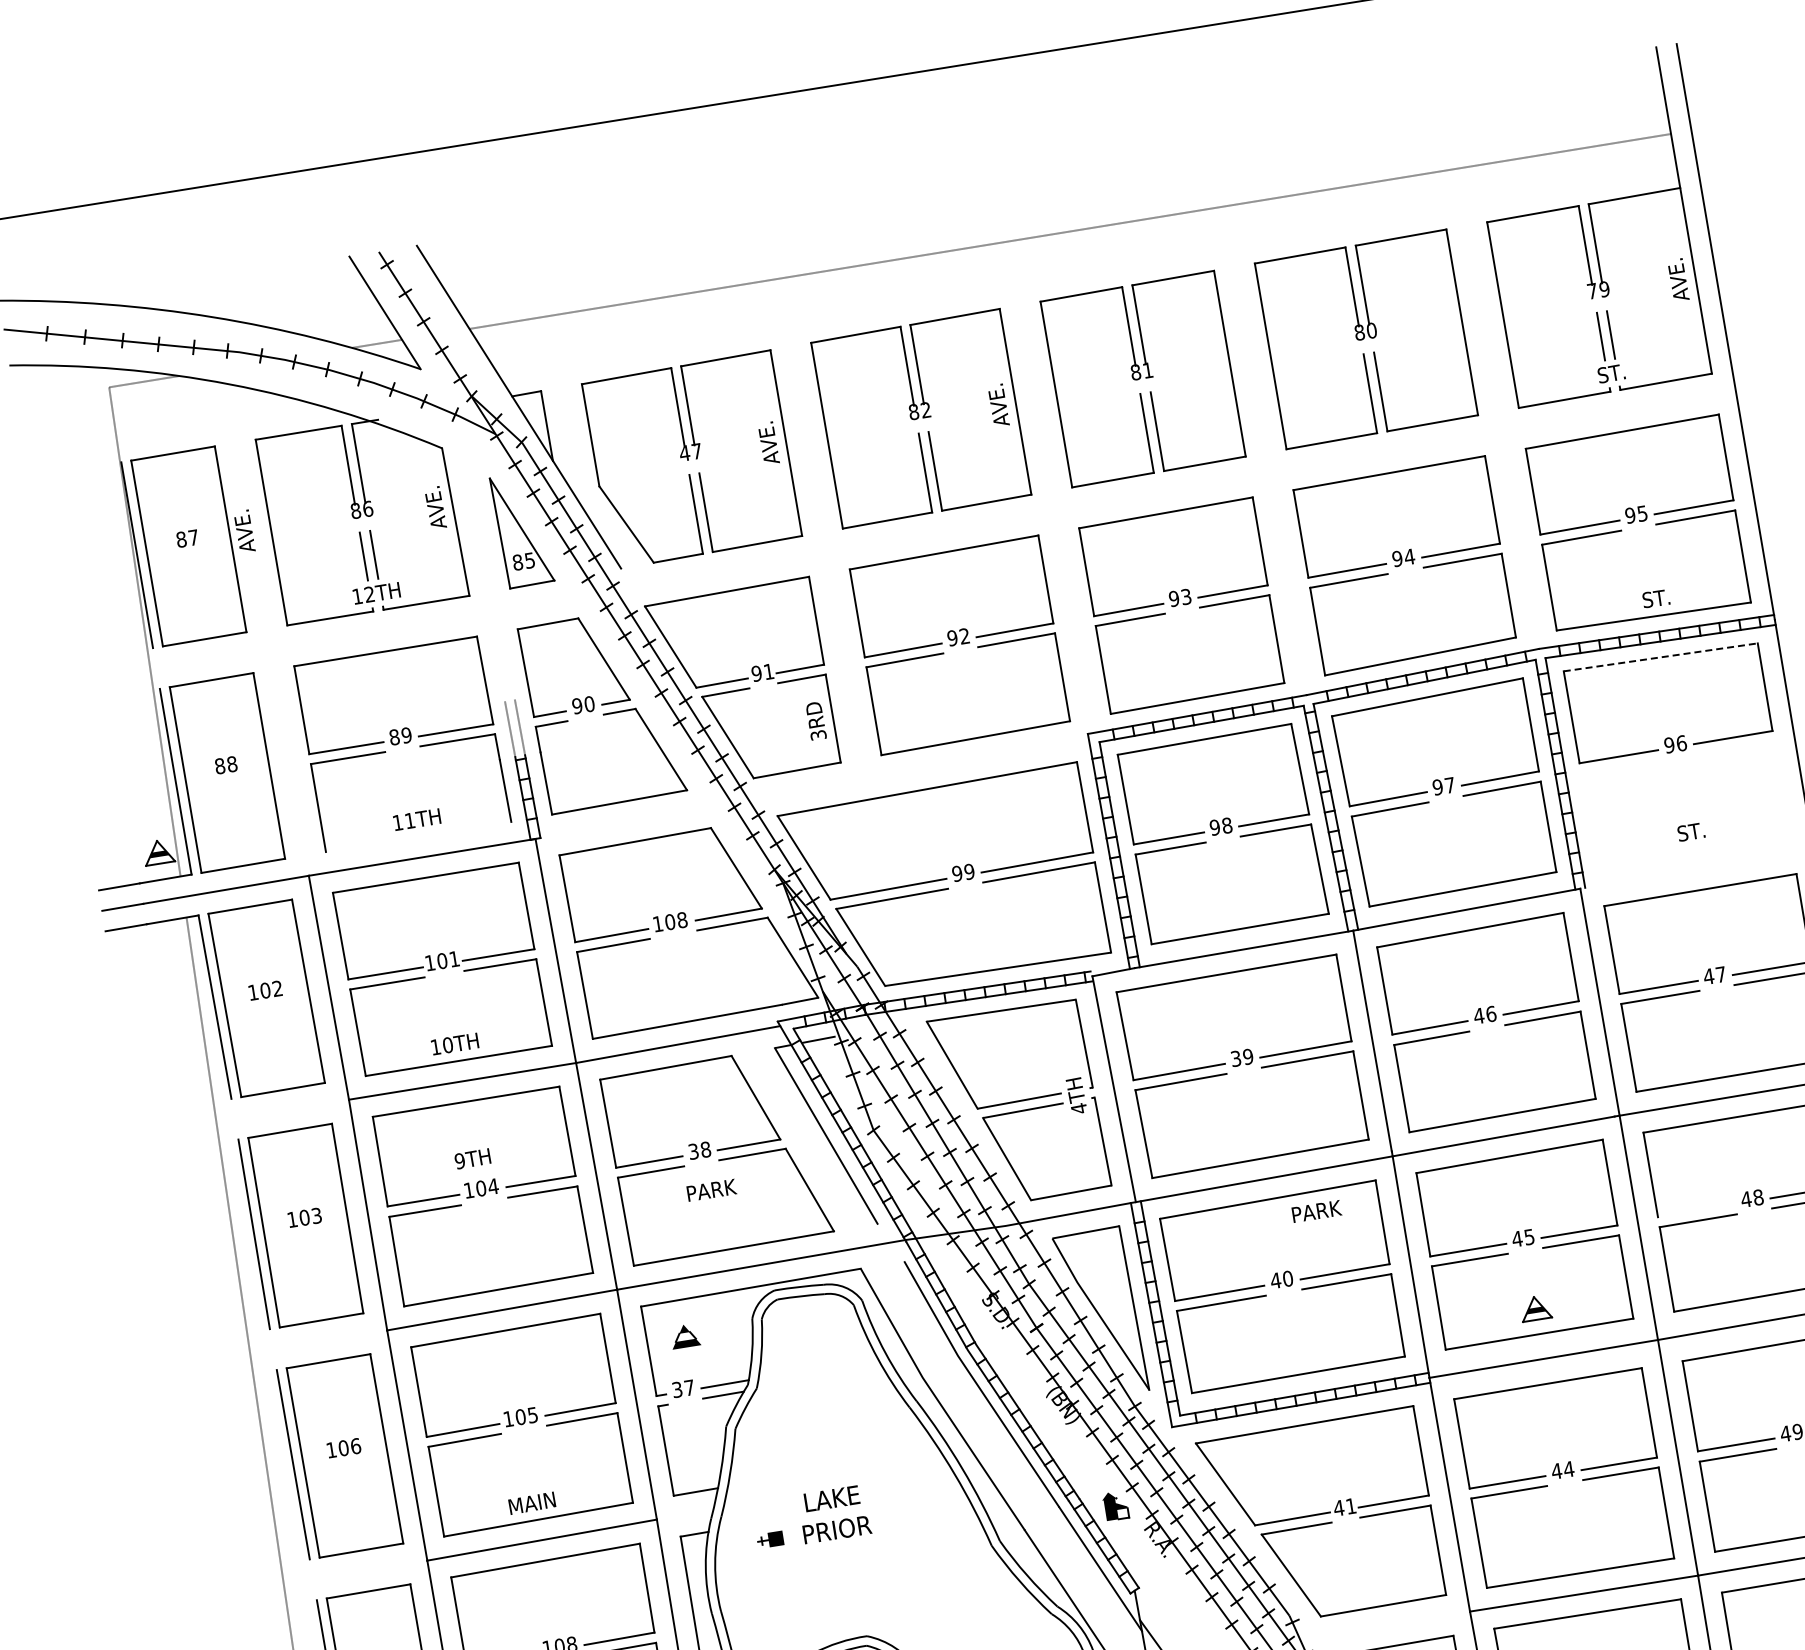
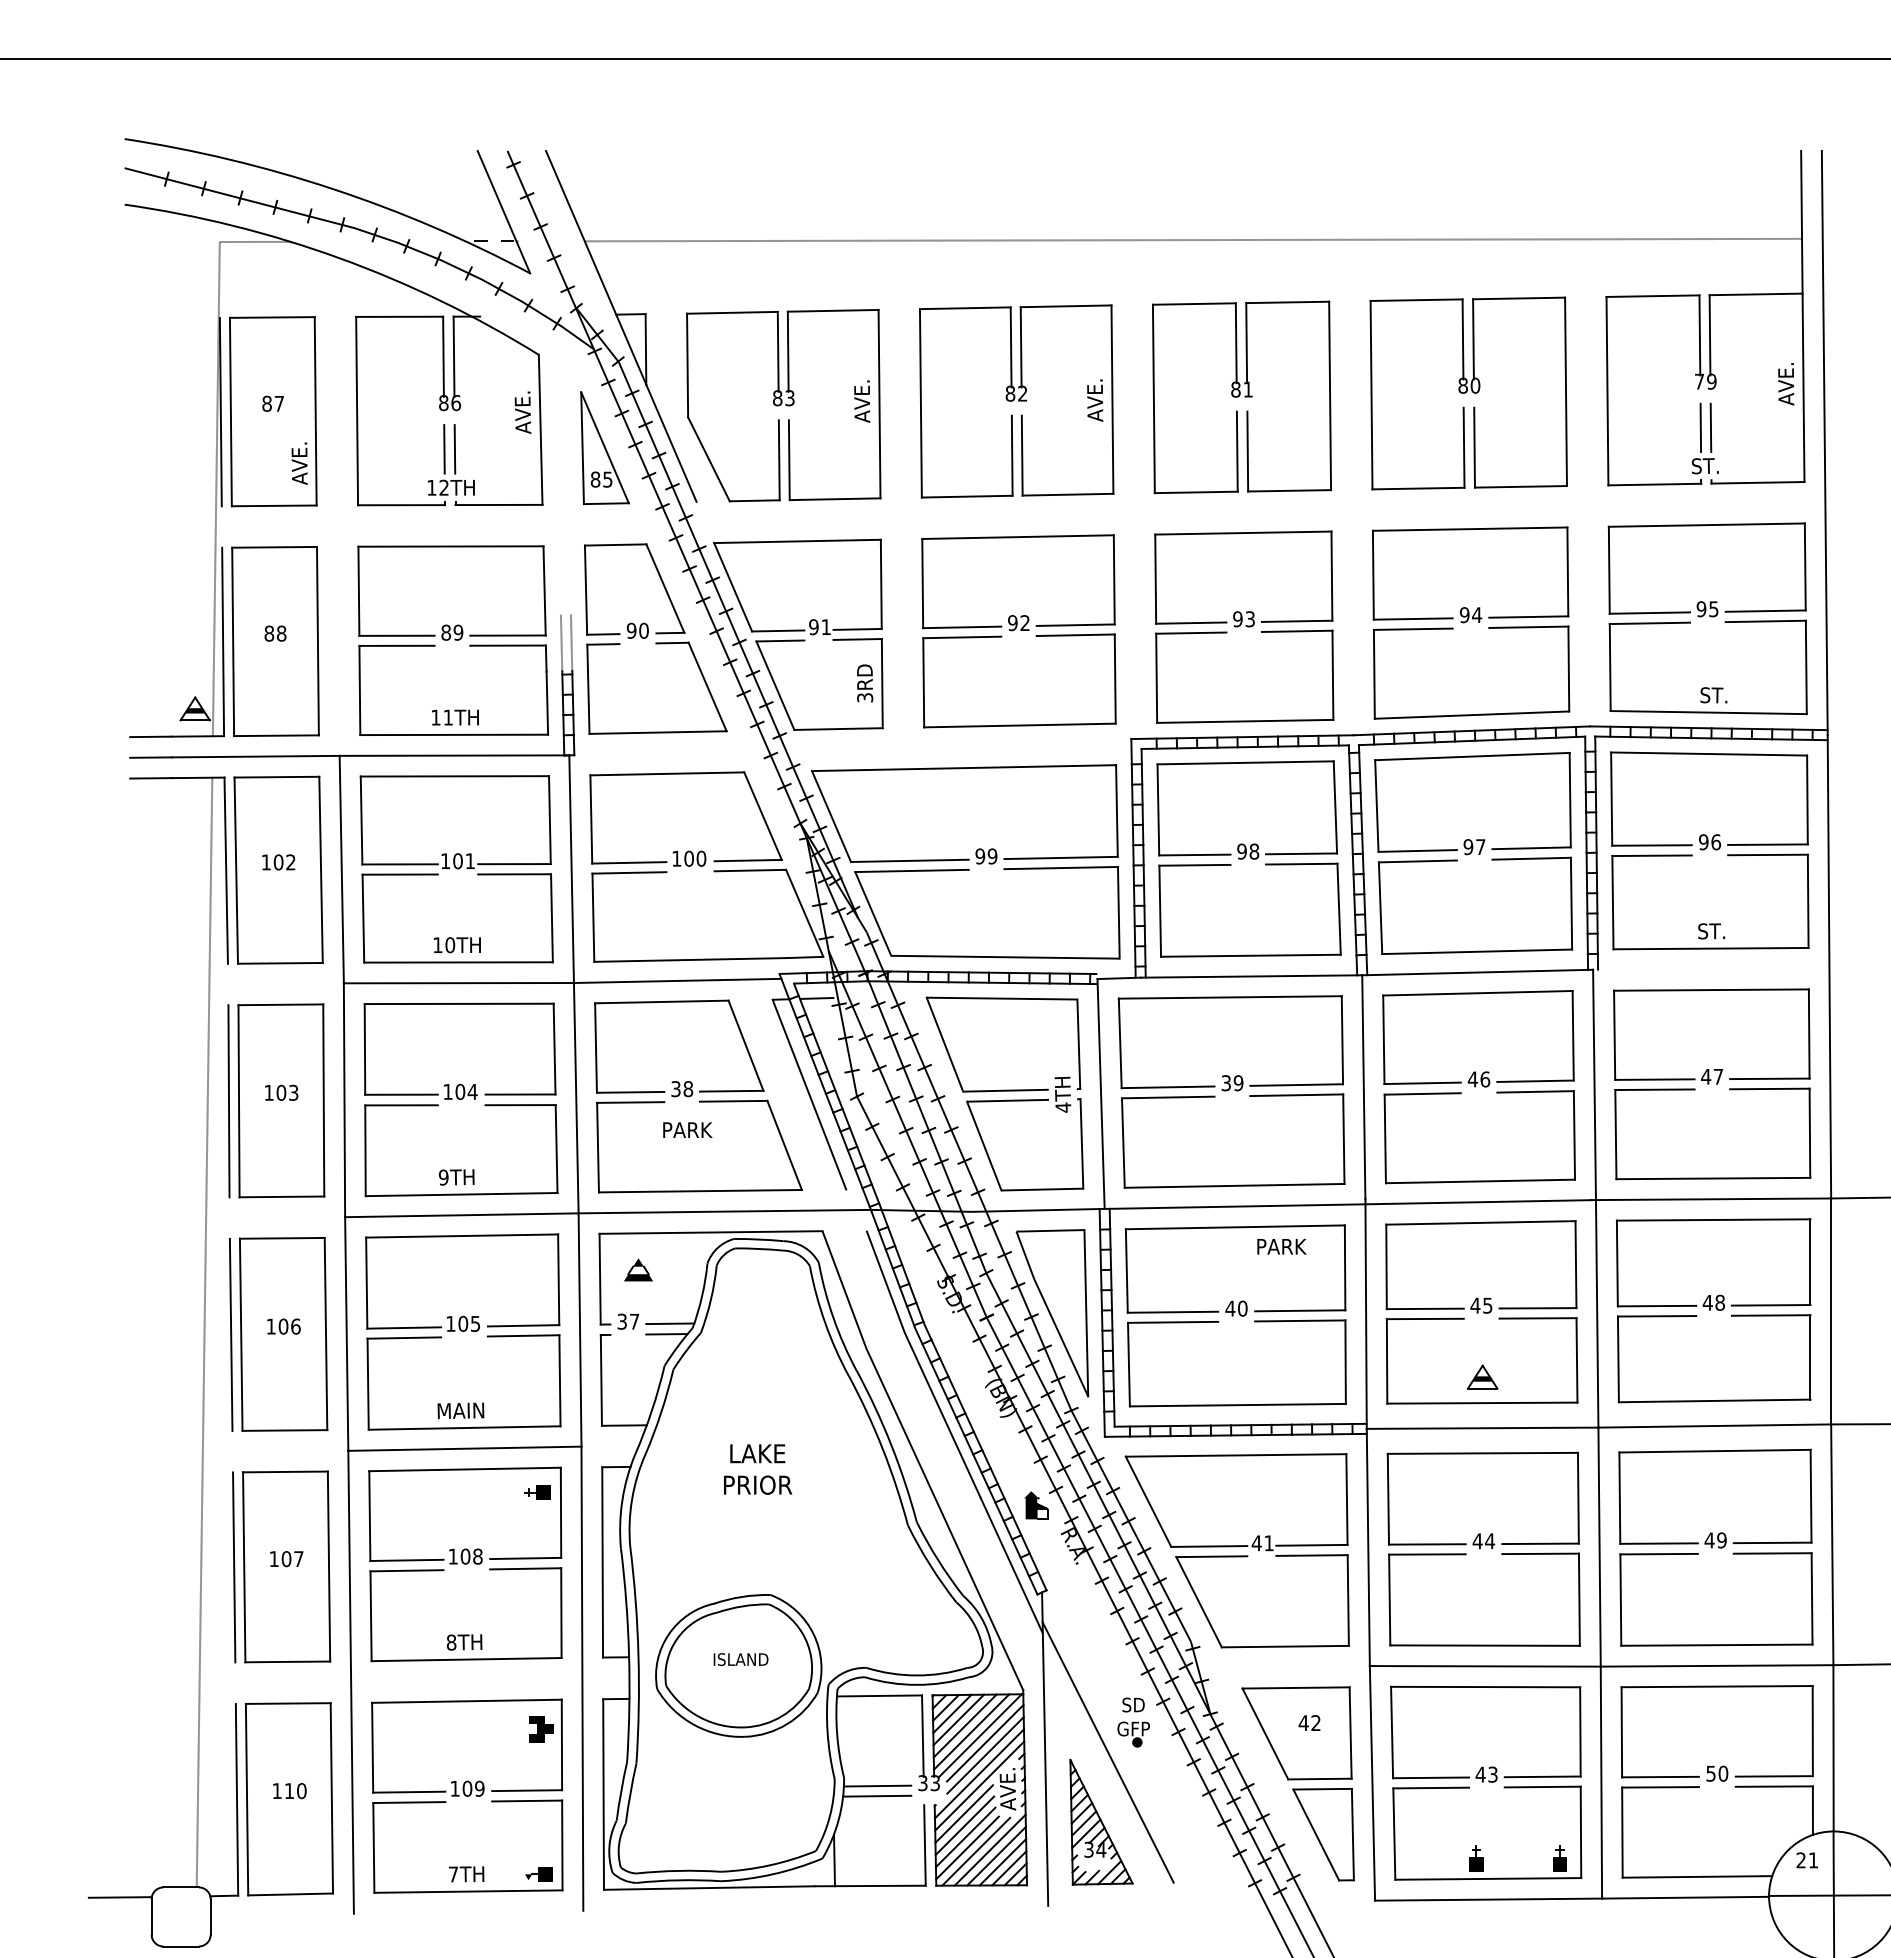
text: (690, 452) -> (783, 398), 47 -> 83
text: (244, 531) -> (299, 463), moved
line: (1661, 657) -> (1709, 754), dashed -> solid
line: (418, 836) -> (454, 734), added
part: (1692, 848) -> (1710, 947), added
text: (682, 919) -> (701, 858), 108 -> 100
text: (472, 1159) -> (456, 1177), moved
line: (1696, 1210) -> (1656, 1305), added
part: (770, 1539) -> (537, 1492), moved

